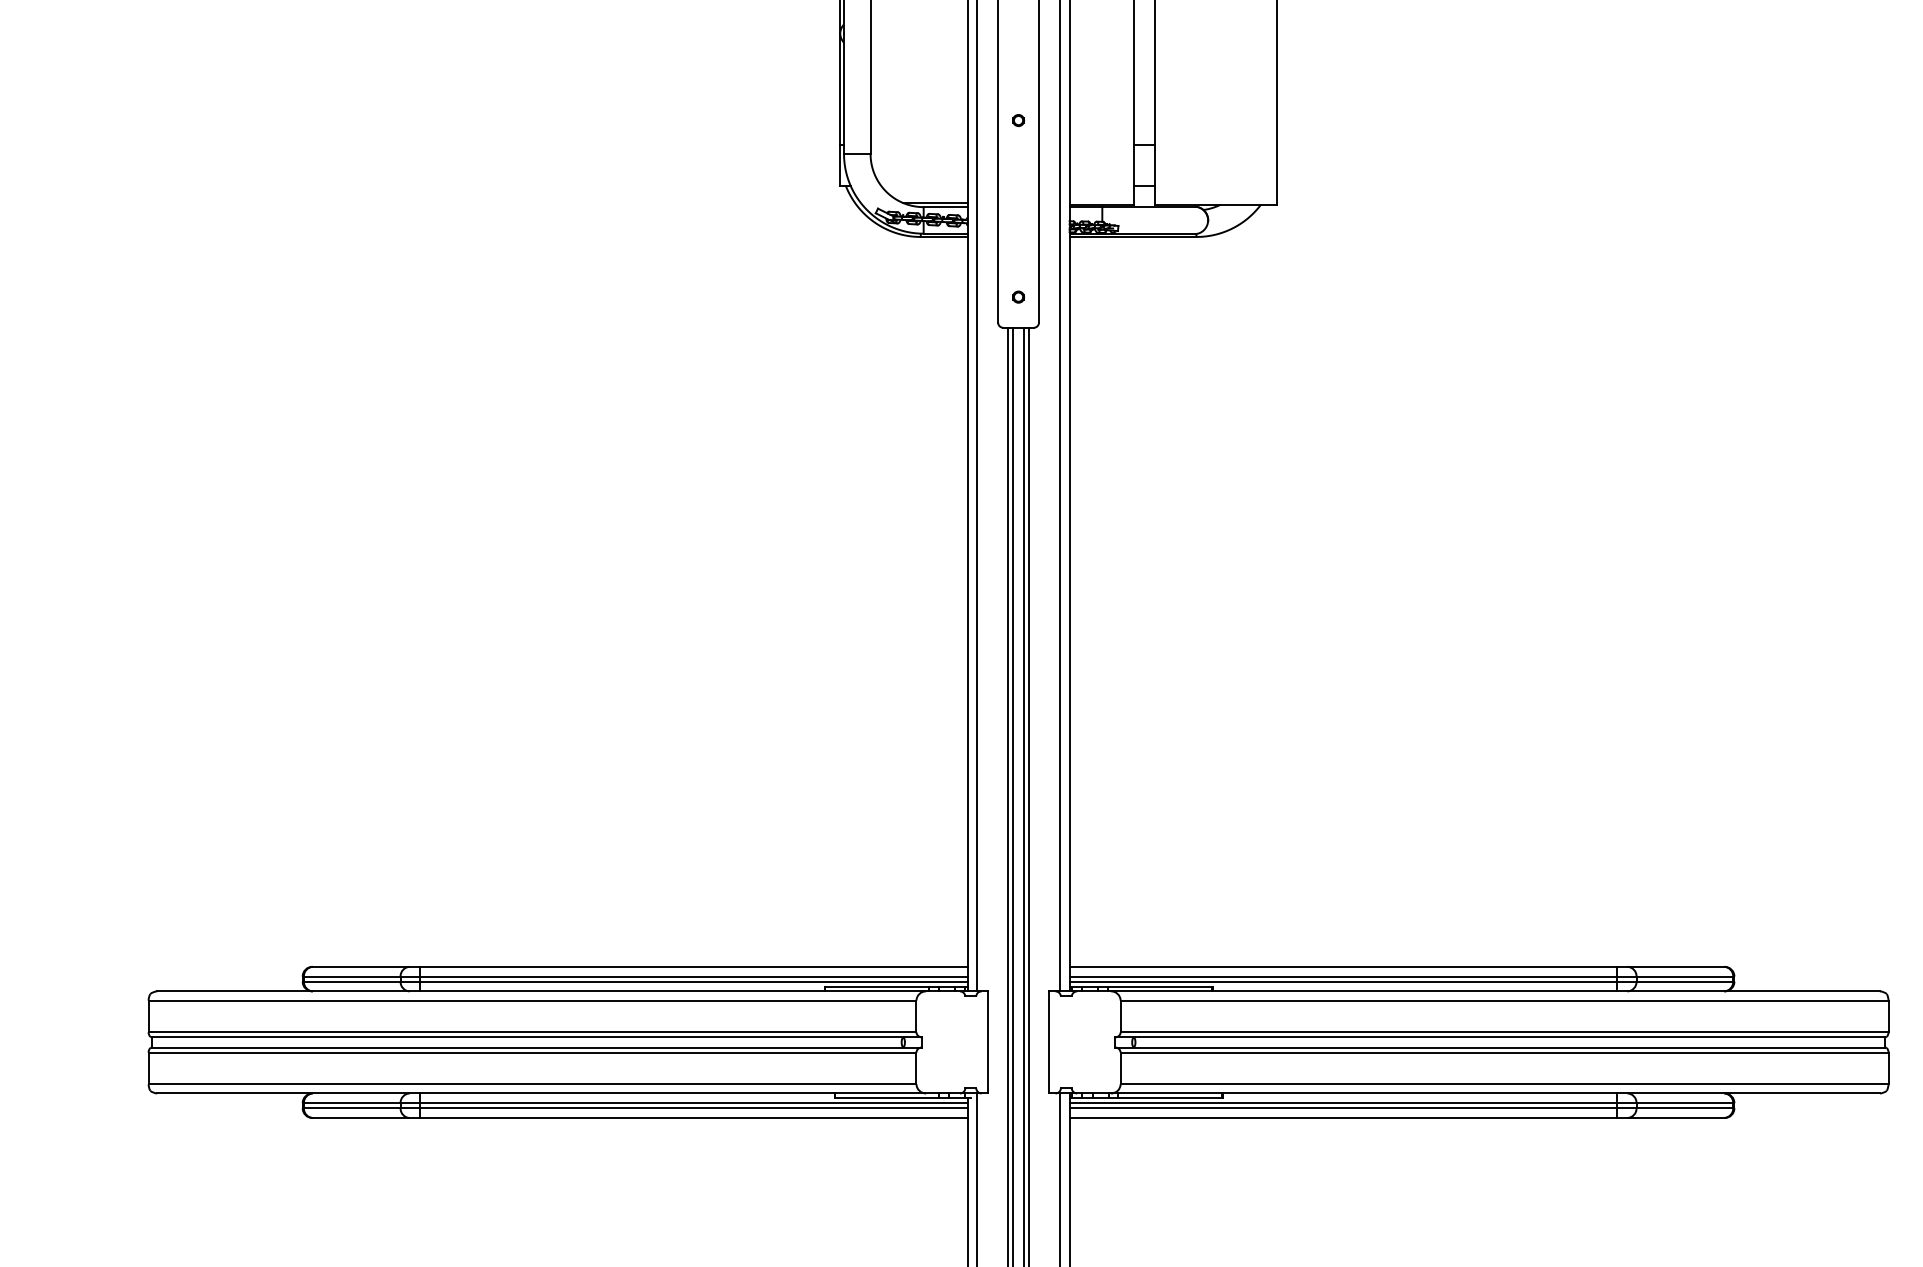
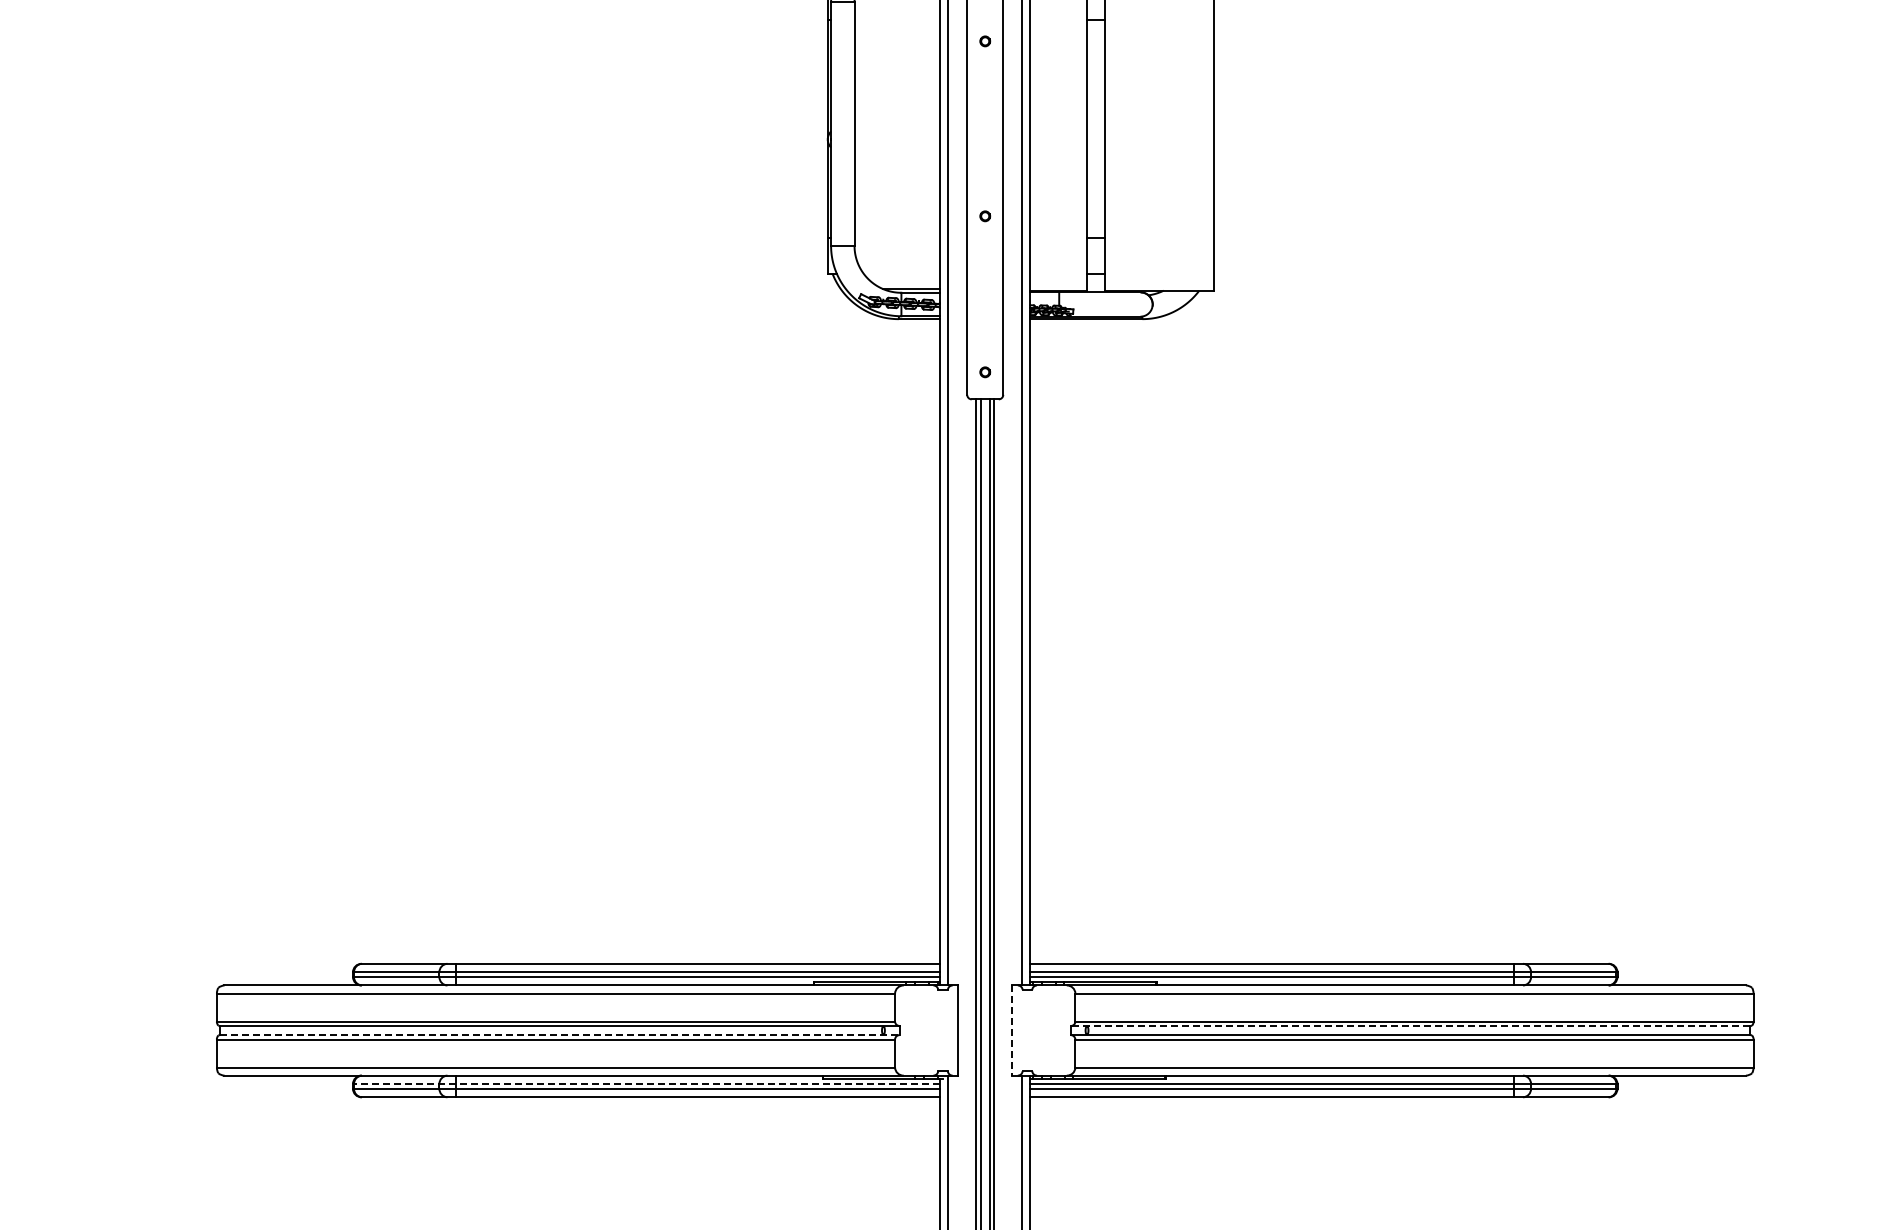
line: (1500, 1037) -> (1410, 1026), solid -> dashed
line: (1049, 1043) -> (1012, 1031), solid -> dashed
line: (537, 1048) -> (560, 1035), solid -> dashed
line: (635, 1103) -> (646, 1084), solid -> dashed

